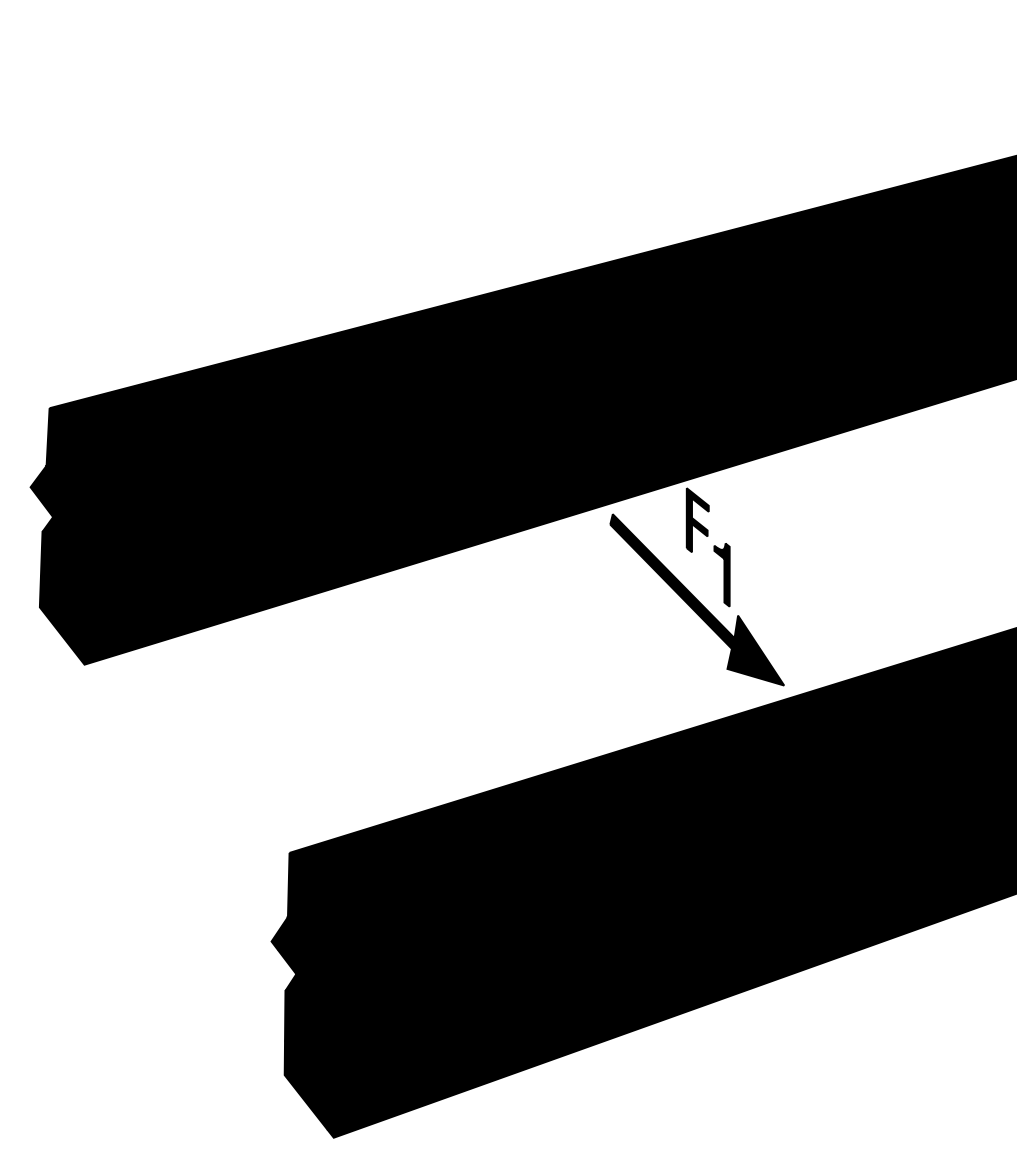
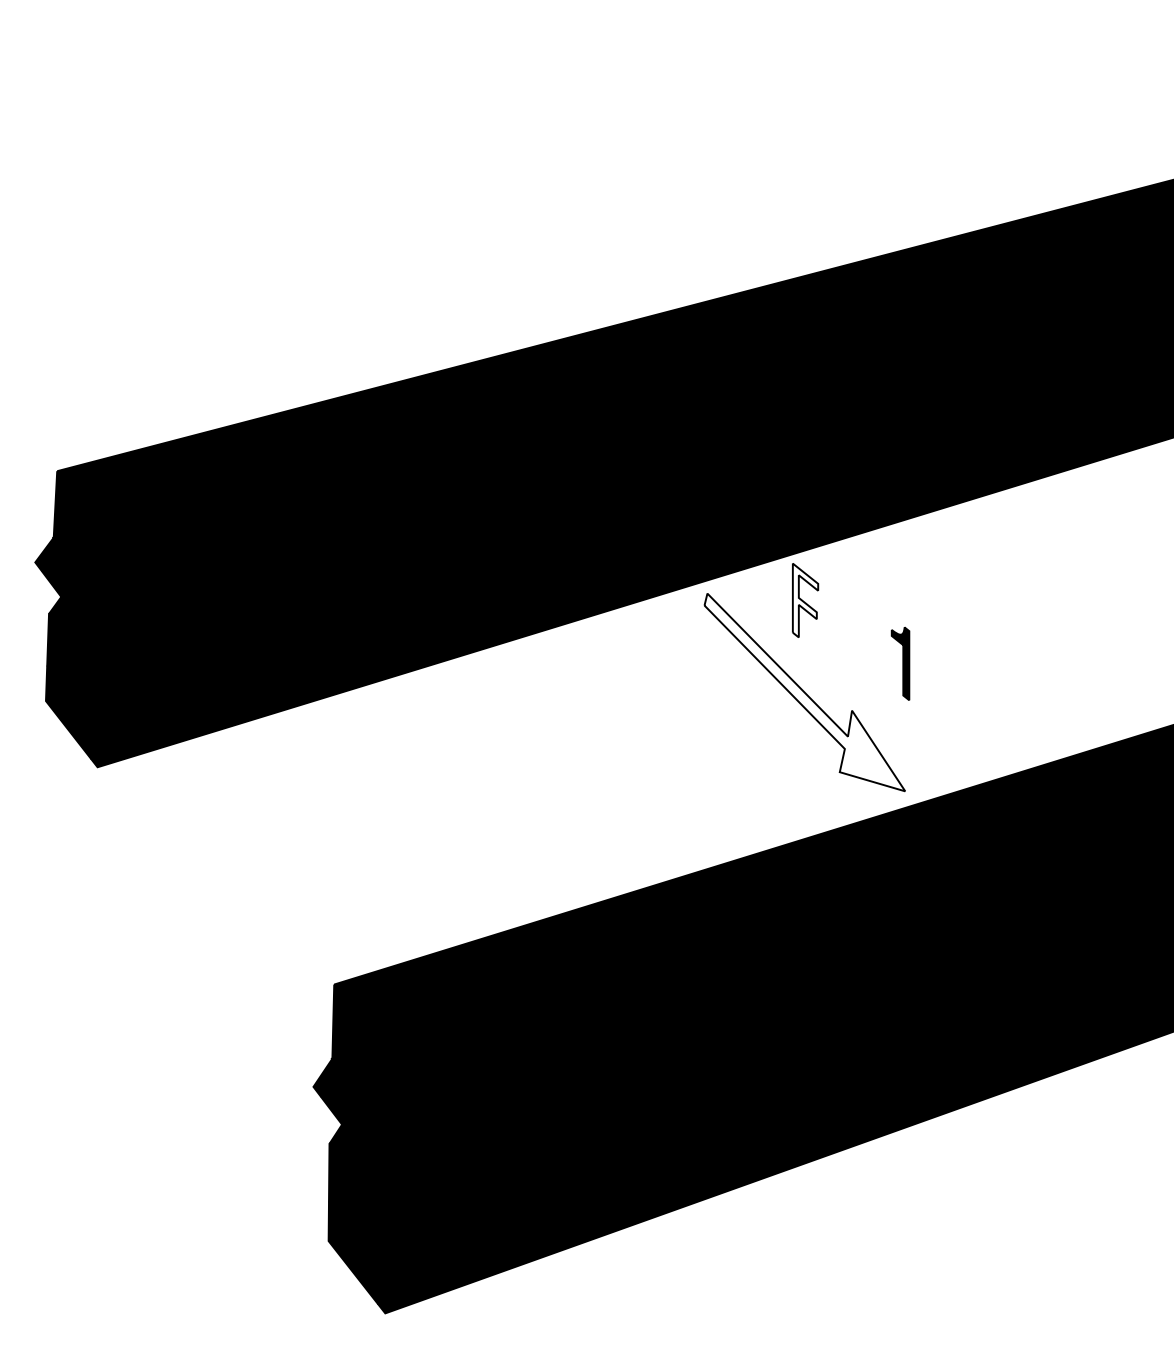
fill: (697, 520) -> (805, 600), removed
part: (722, 574) -> (900, 663), moved
fill: (696, 599) -> (804, 692), removed

